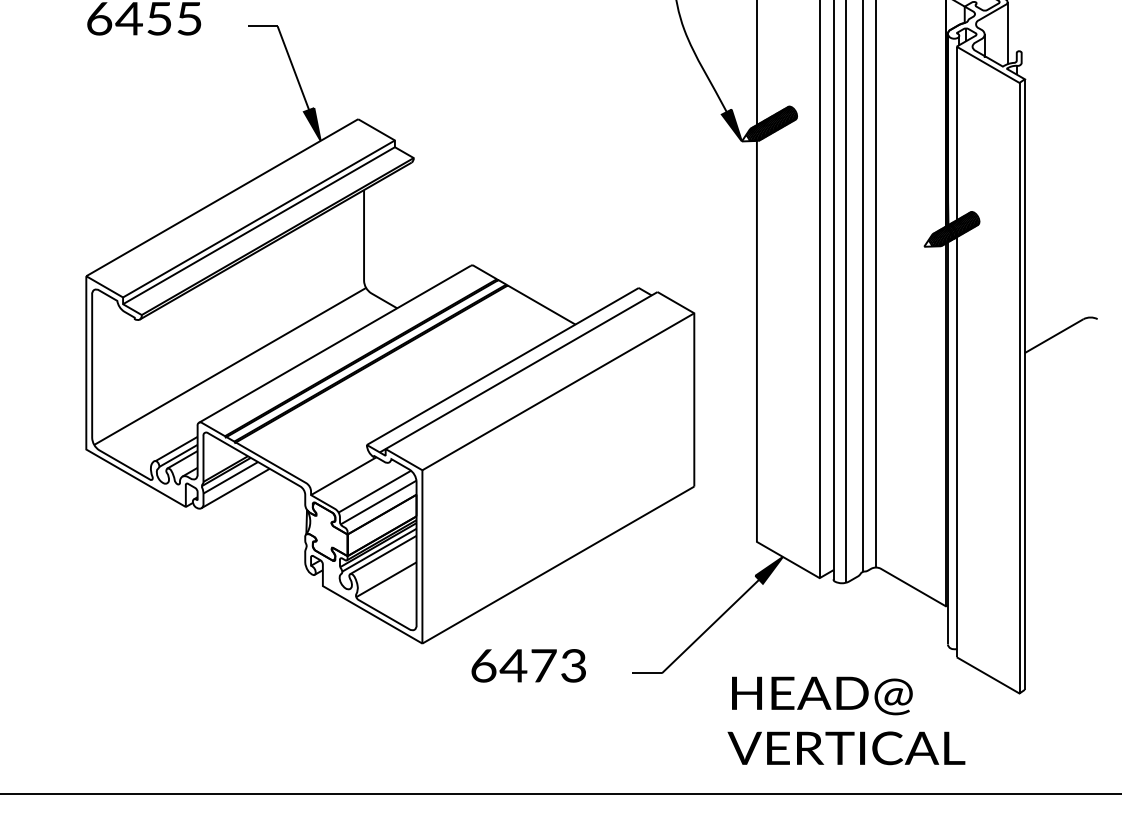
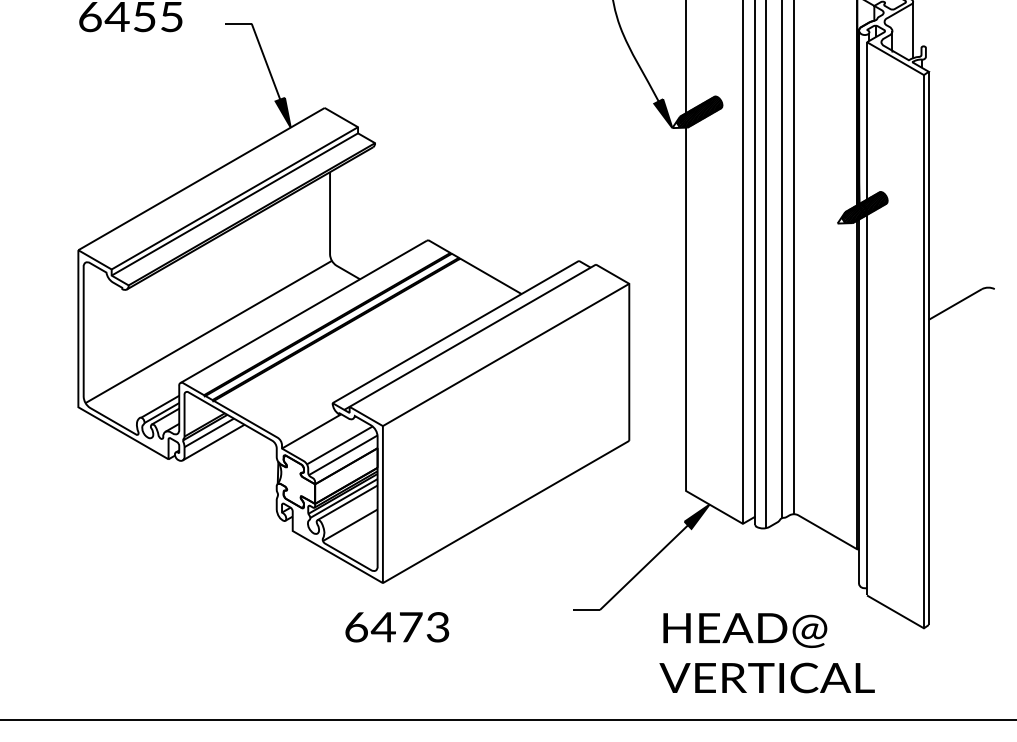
text: (528, 666) -> (397, 627), moved

